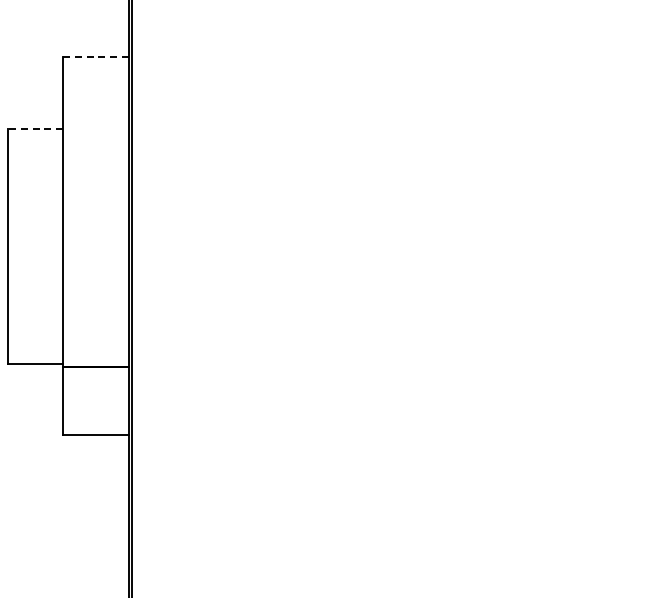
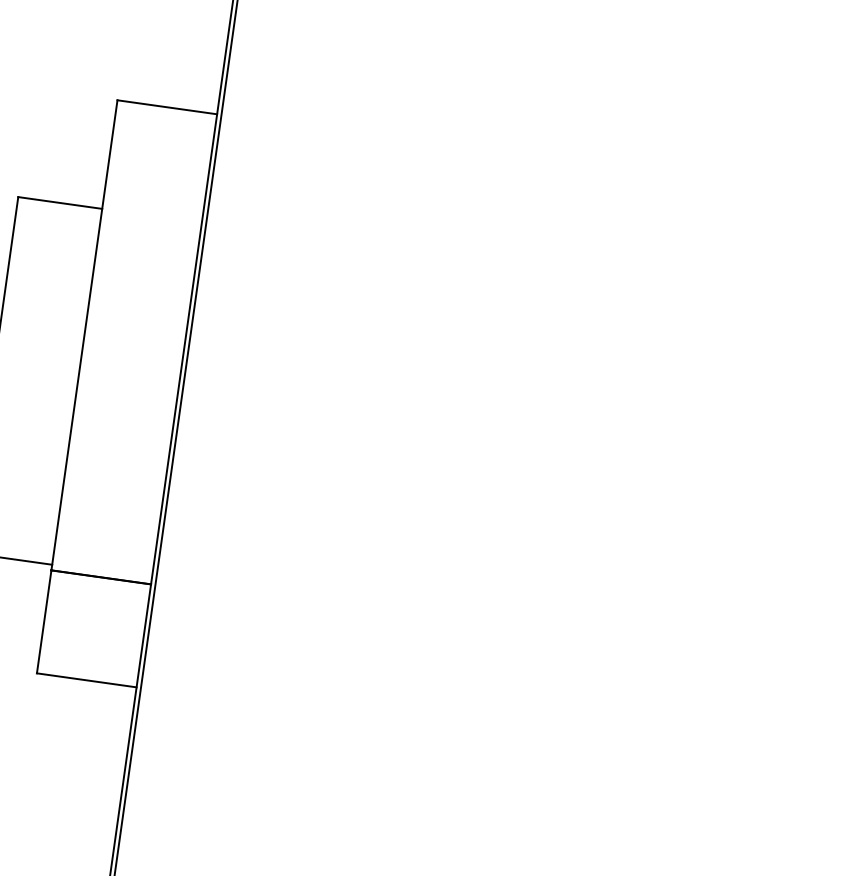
line: (96, 57) -> (167, 107), dashed -> solid
line: (35, 128) -> (60, 202), dashed -> solid

